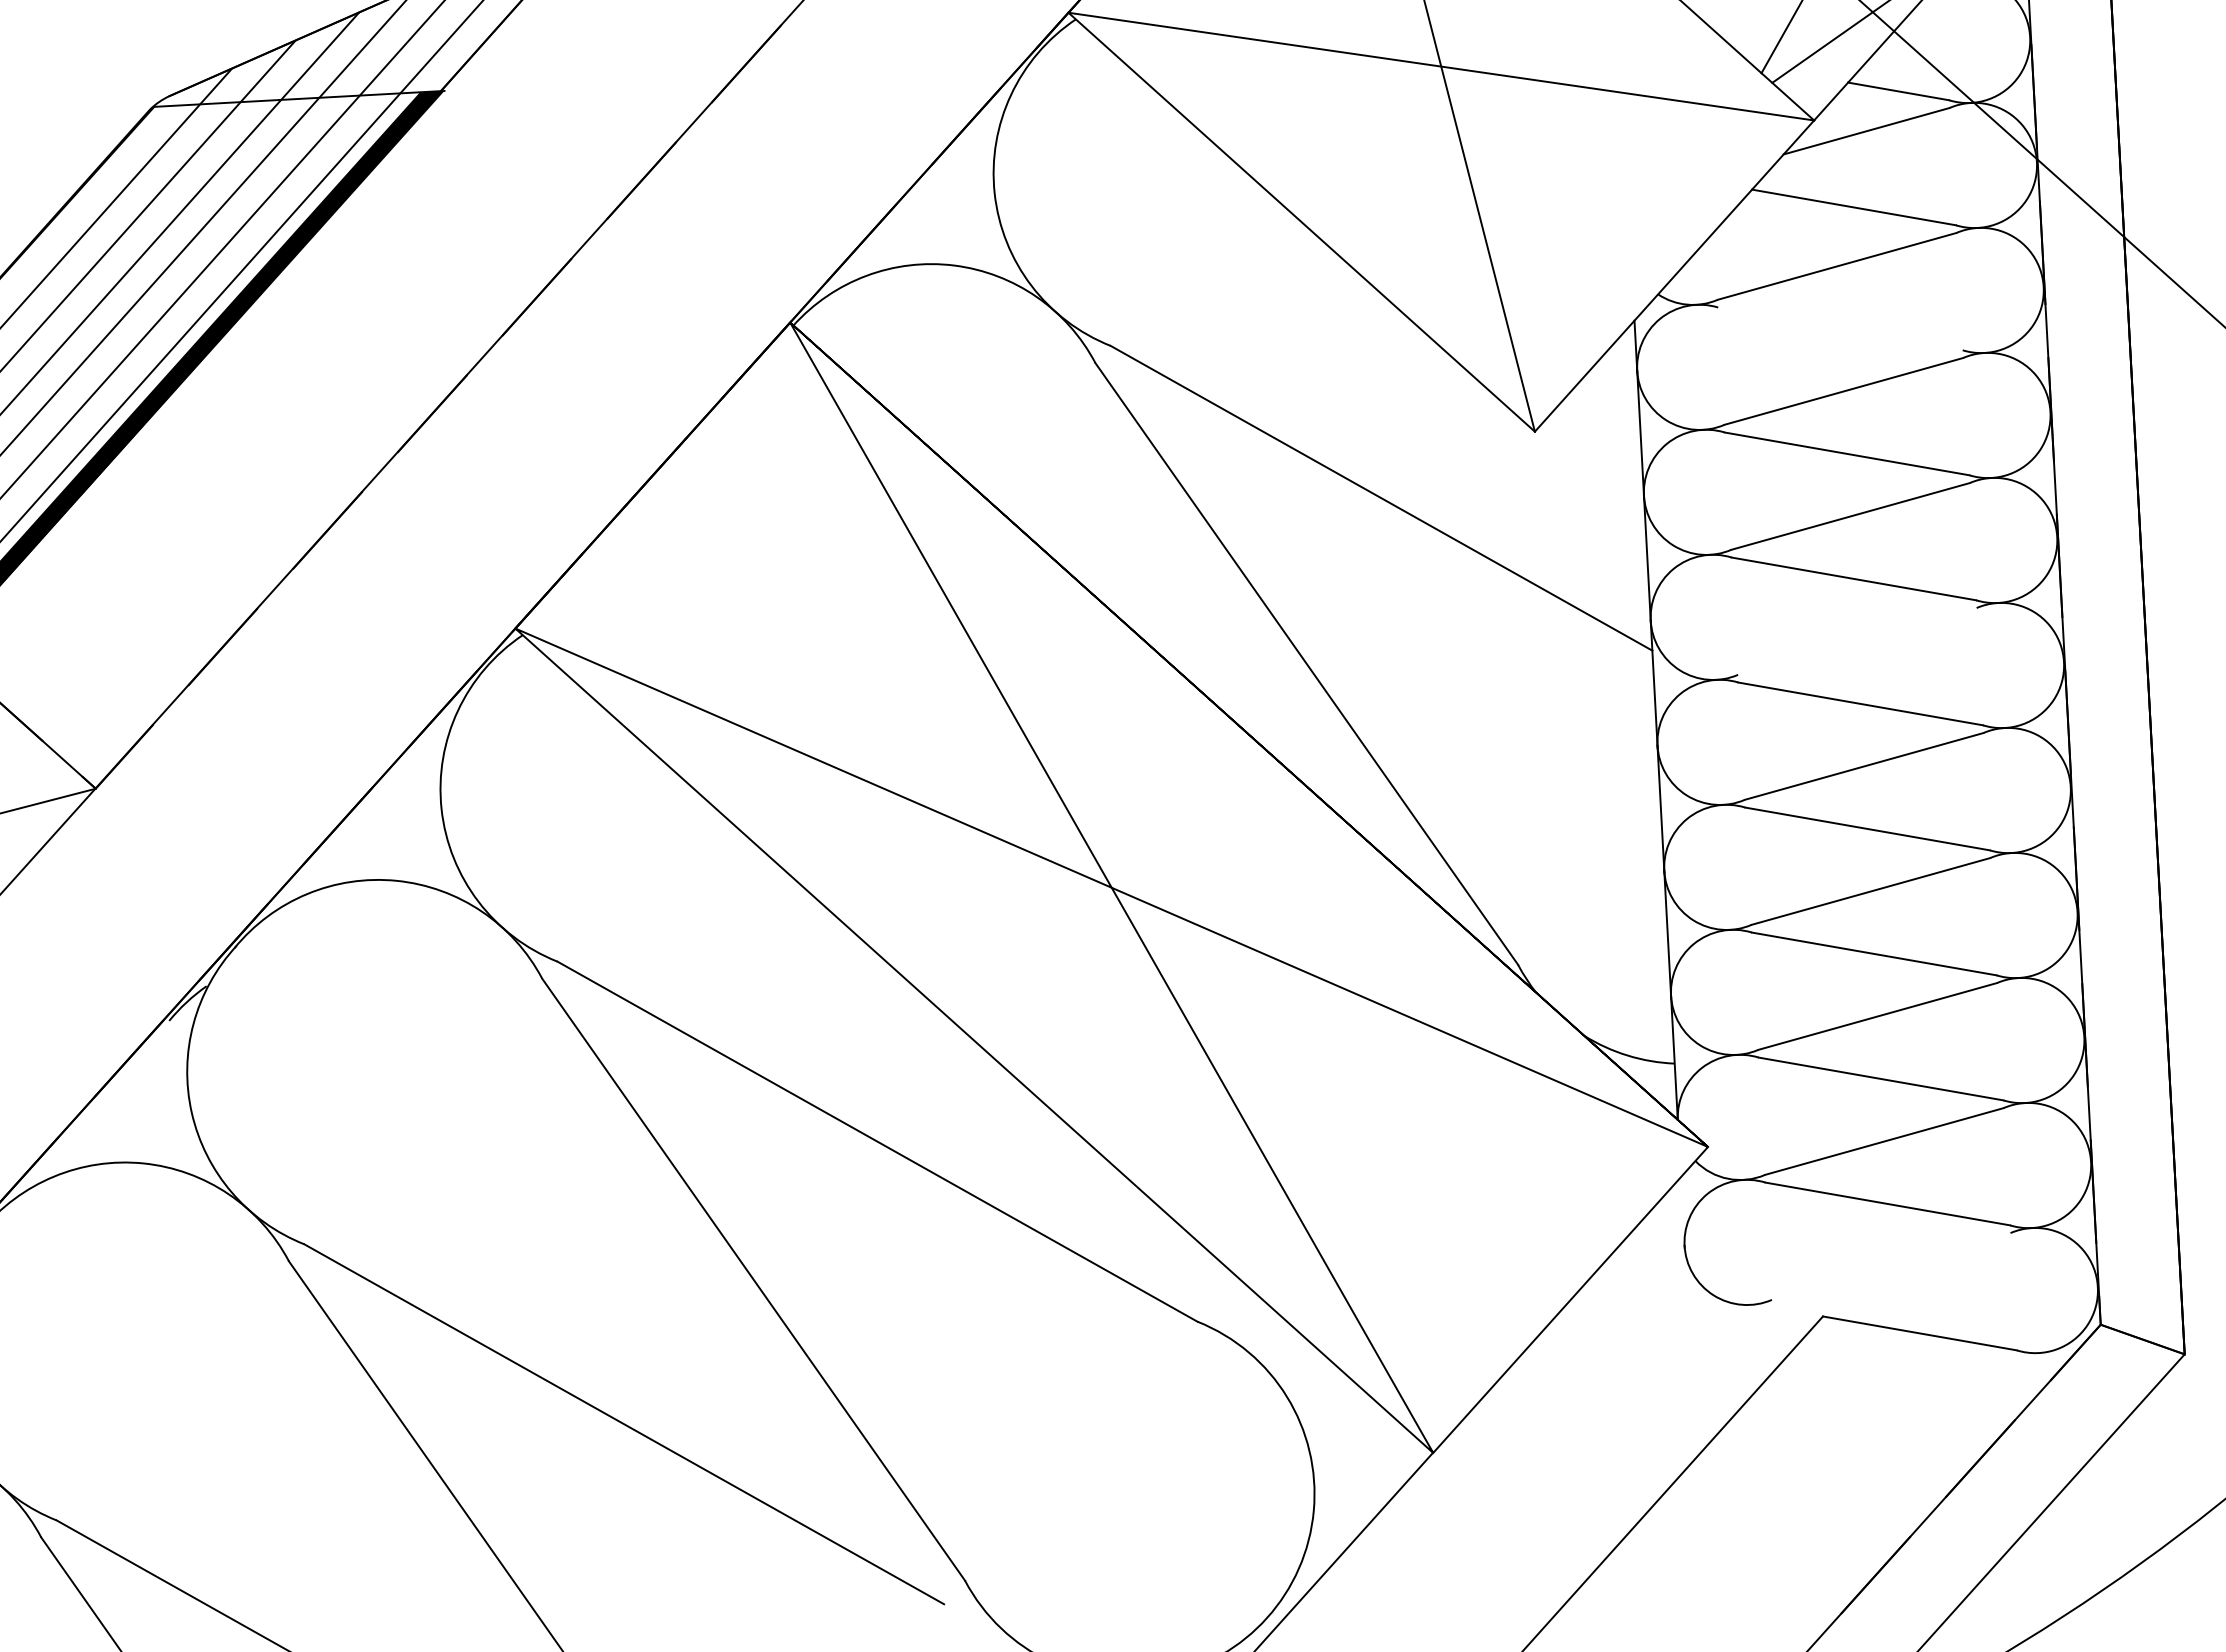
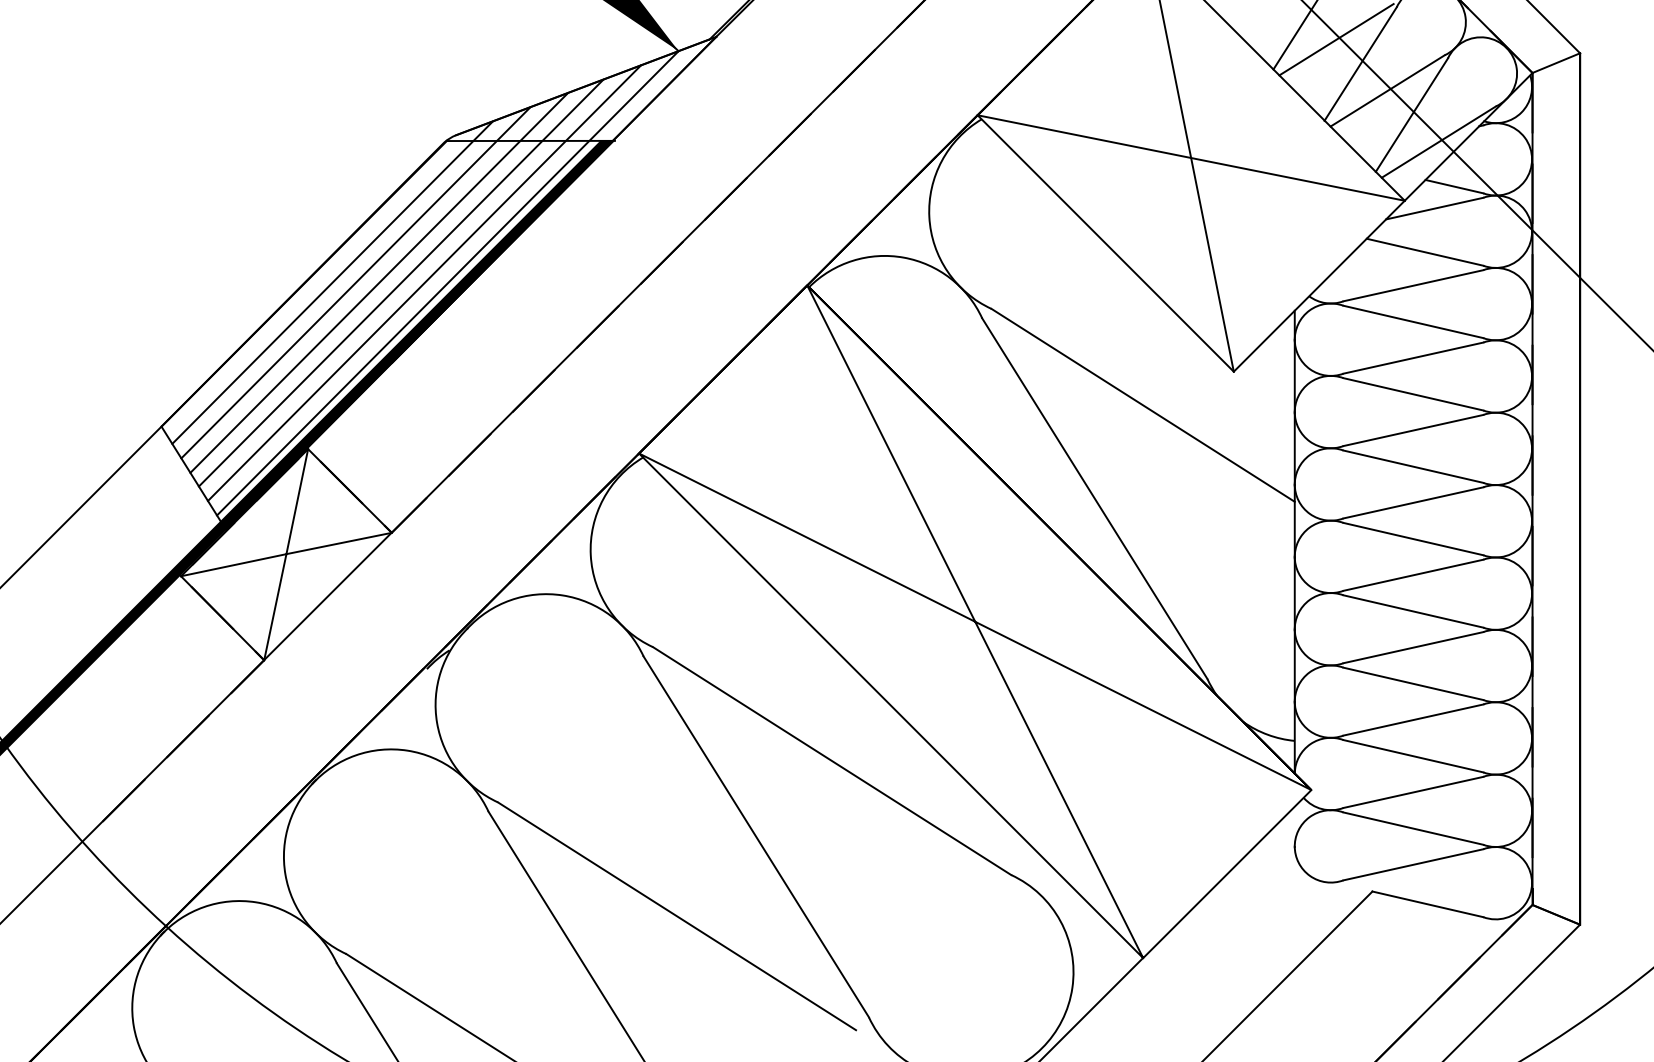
line: (1840, 328) -> (1413, 321), added
line: (1857, 640) -> (1413, 502), added
line: (1891, 1265) -> (1413, 864), added

